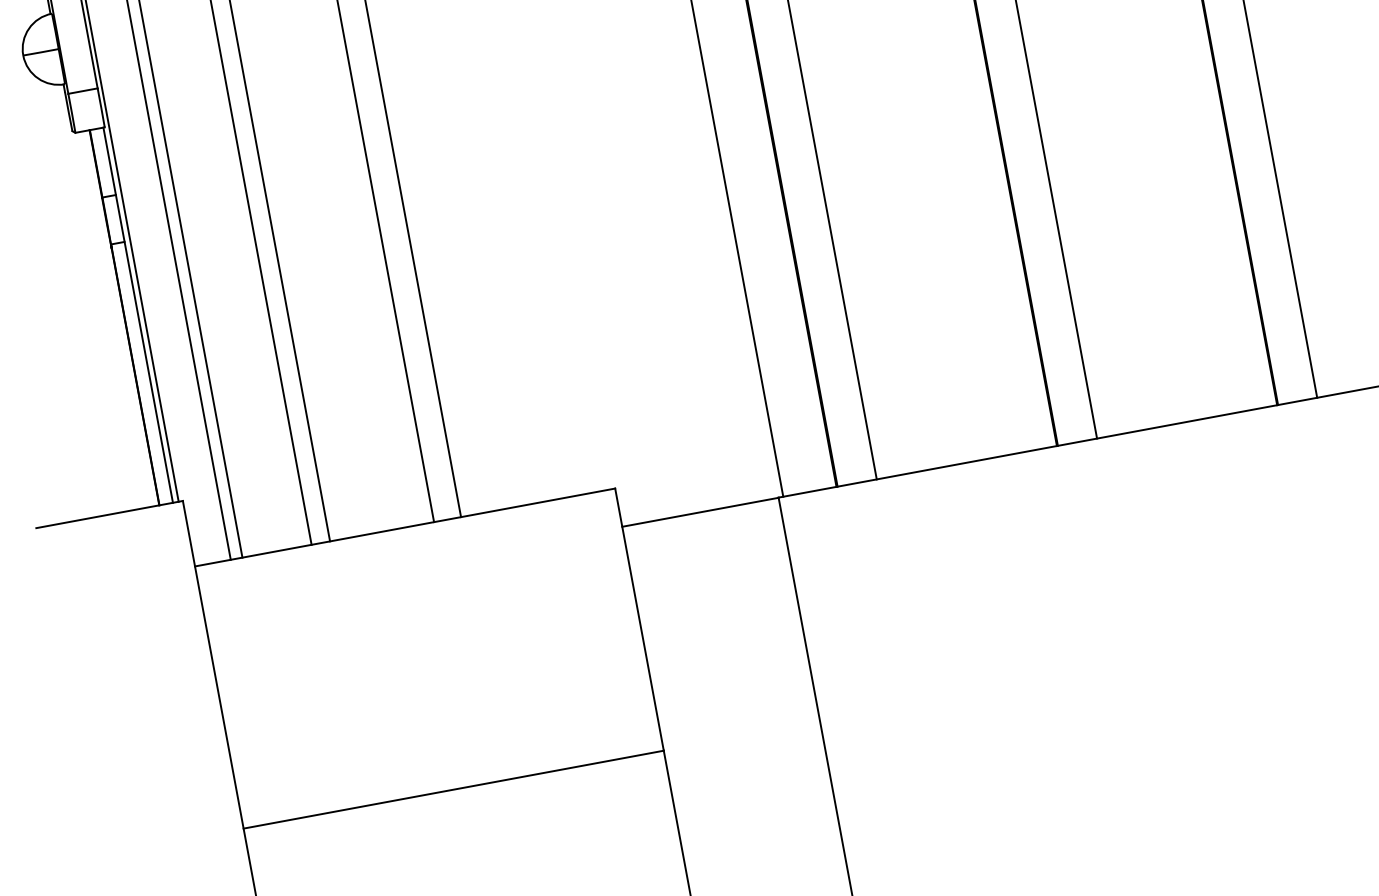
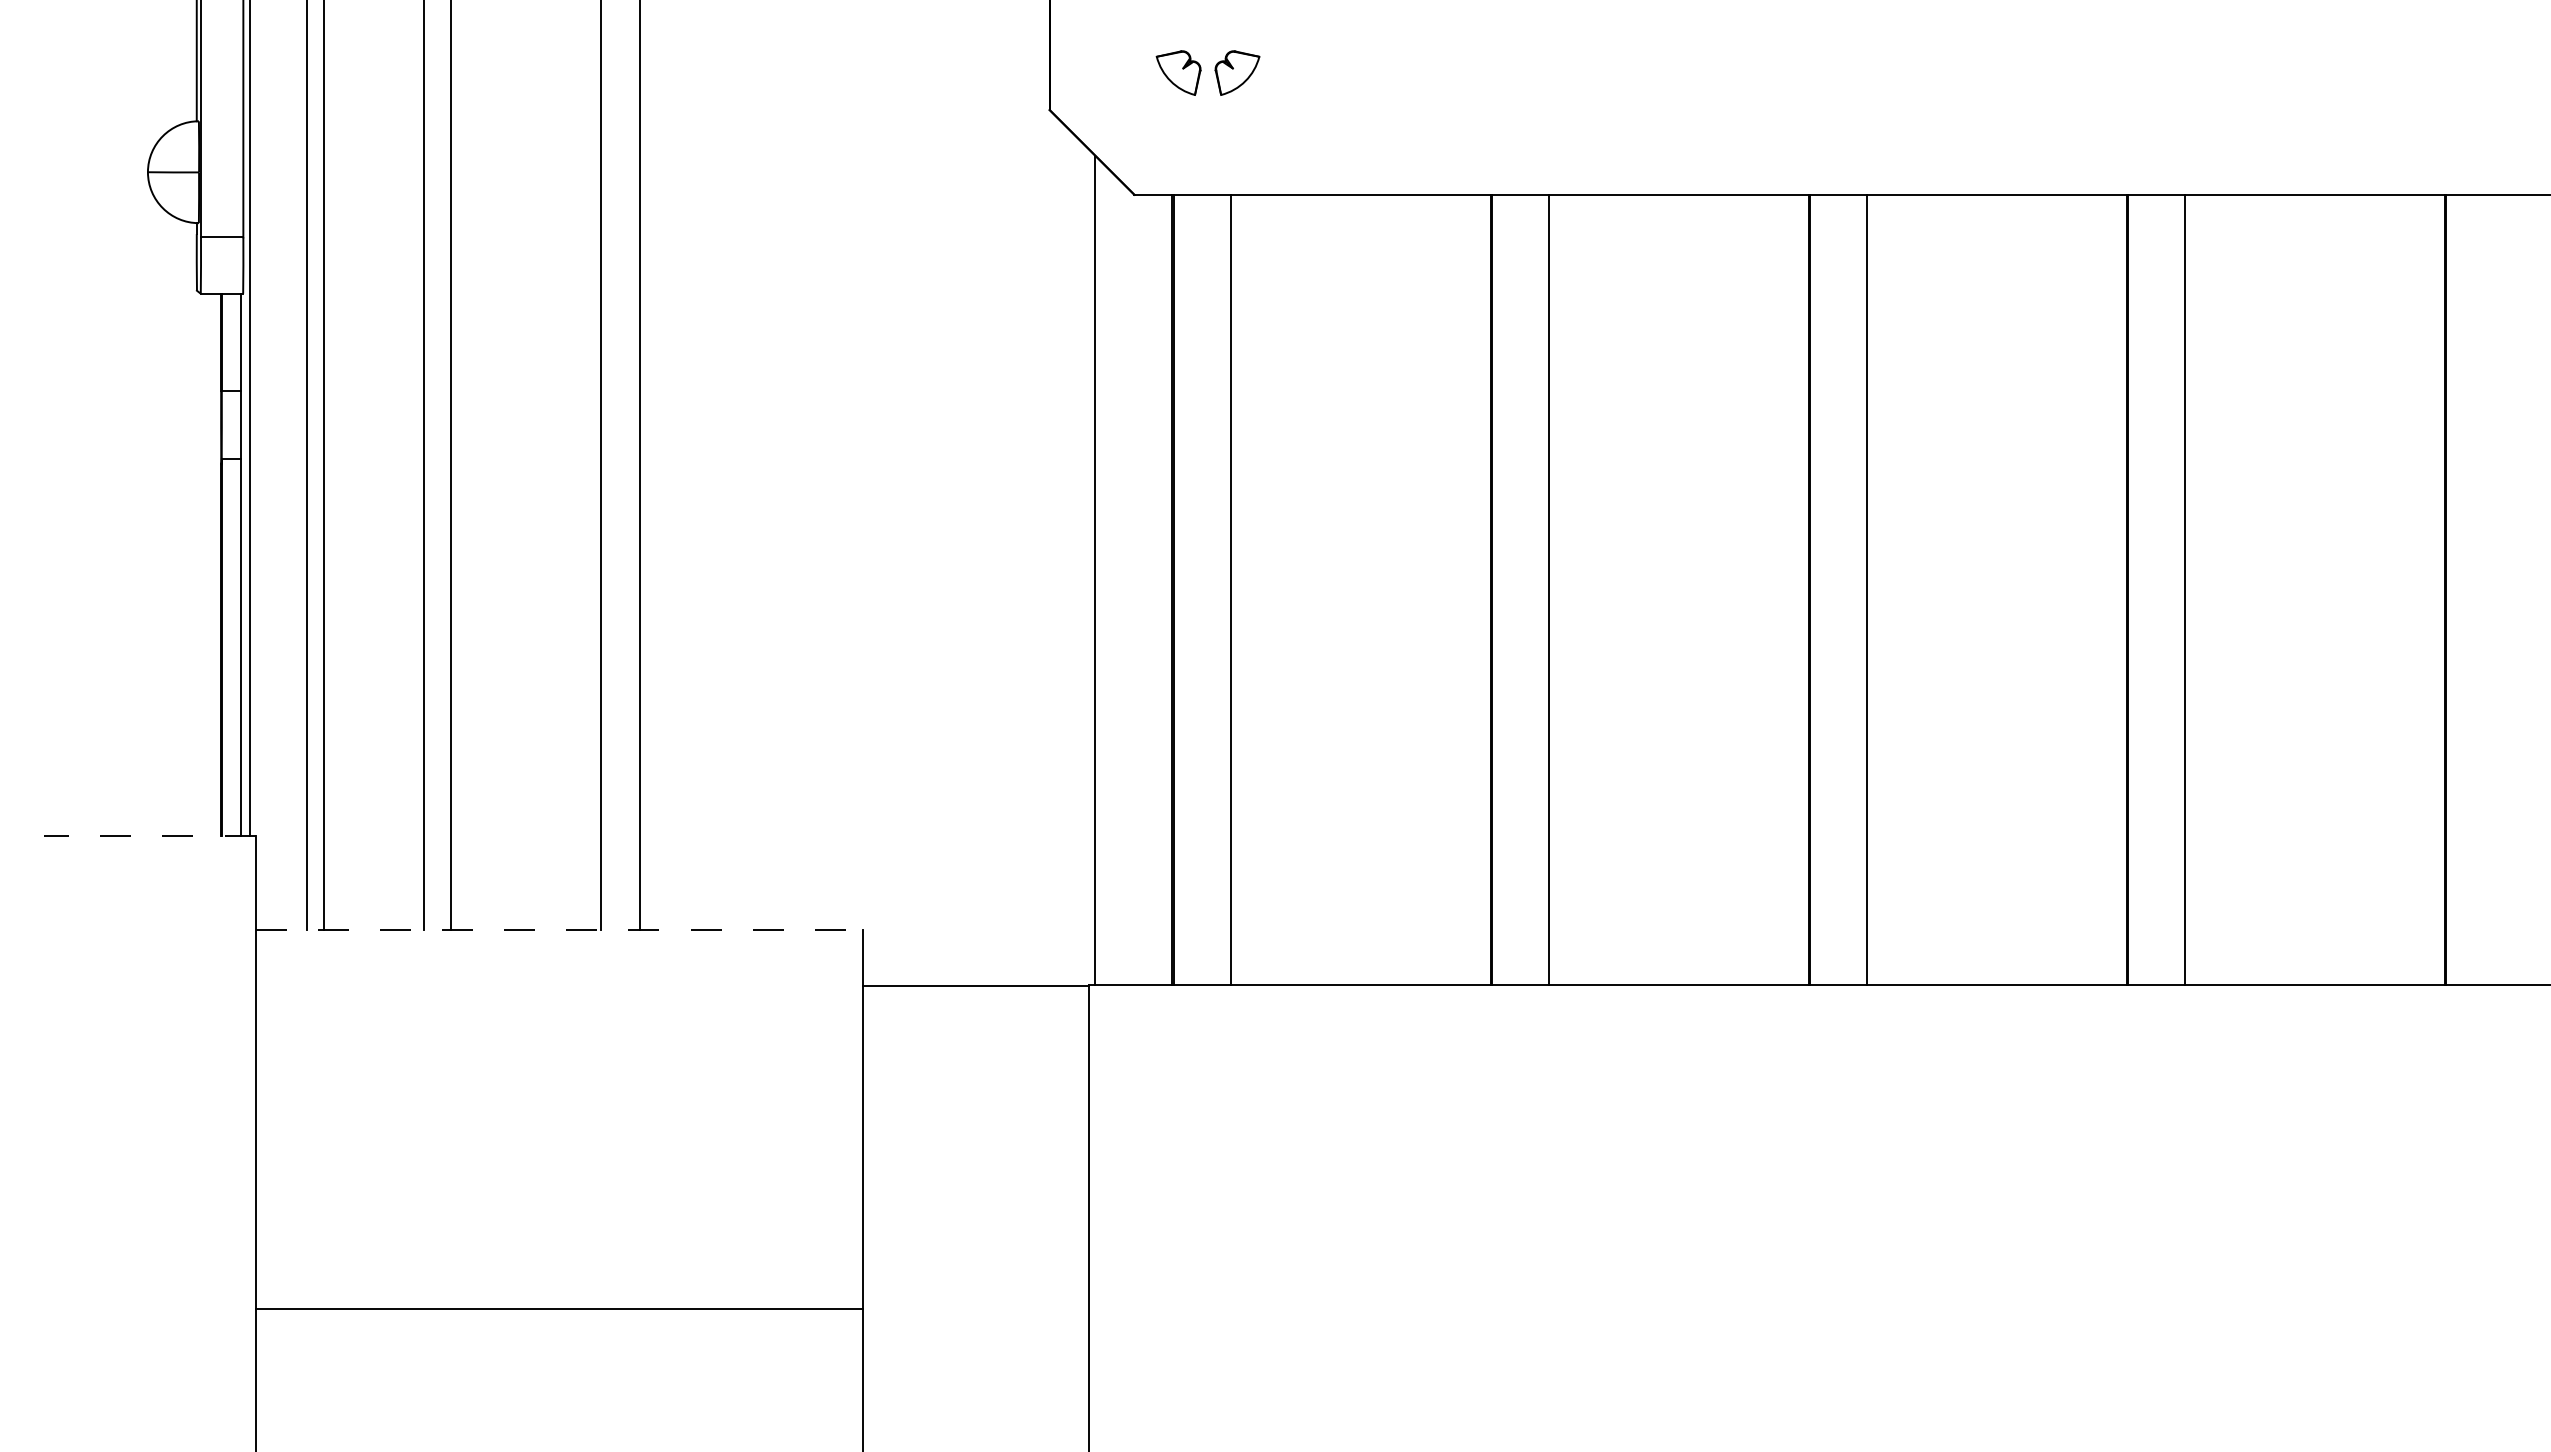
line: (109, 514) -> (149, 835), solid -> dashed
line: (405, 527) -> (559, 930), solid -> dashed

